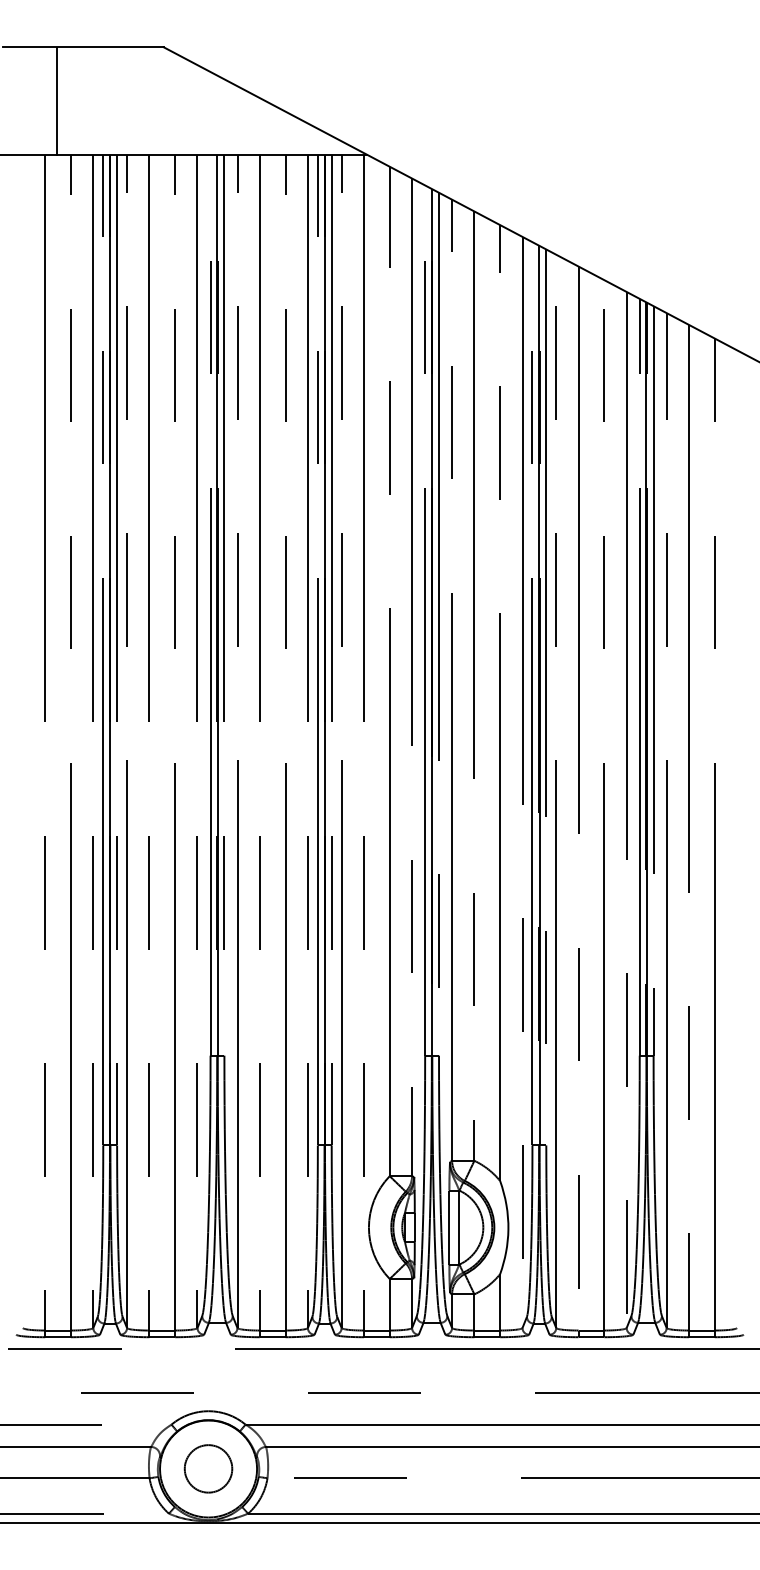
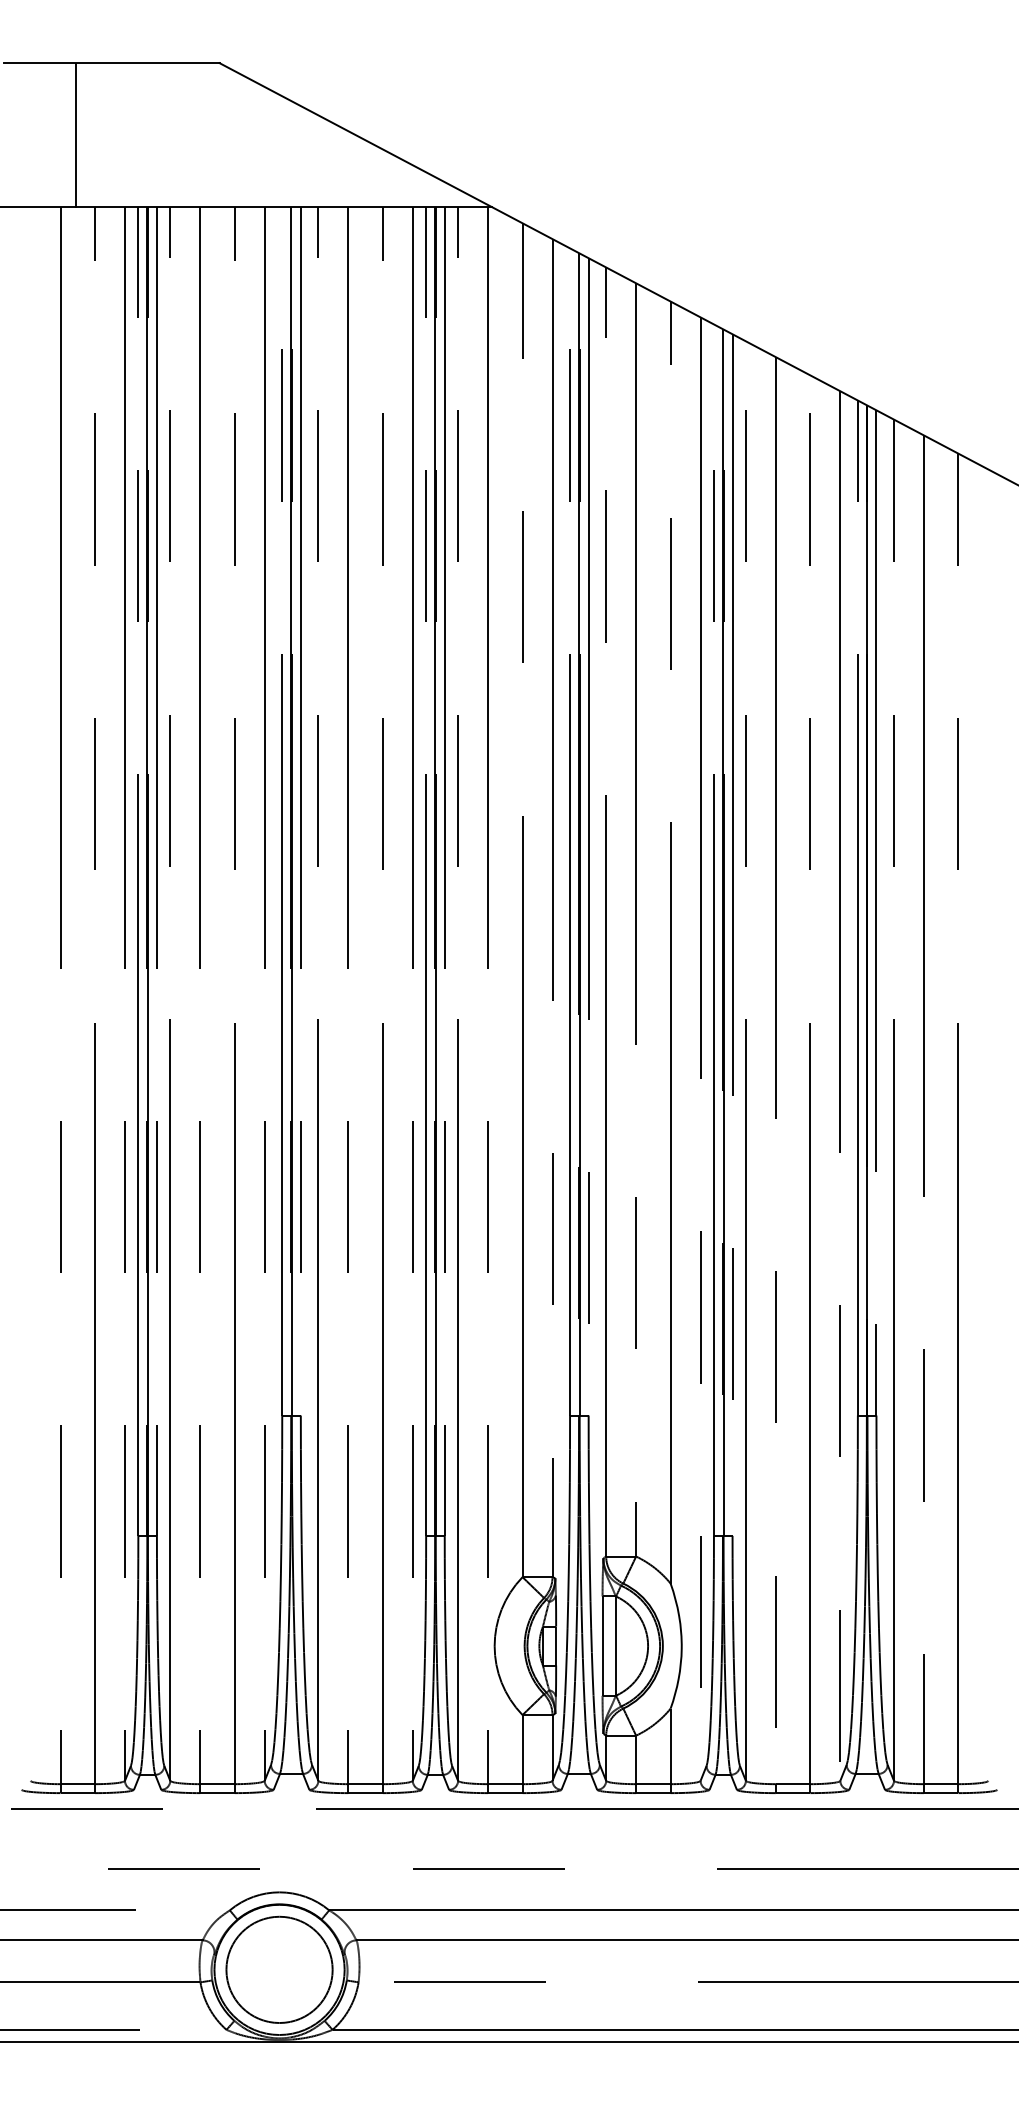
circle: (208, 1468) -> (279, 1969), size x1.67

